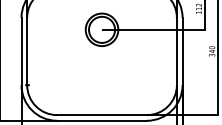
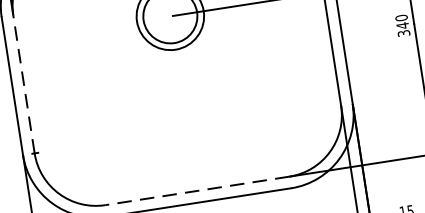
line: (27, 51) -> (24, 84), solid -> dashed
line: (102, 115) -> (198, 191), solid -> dashed

